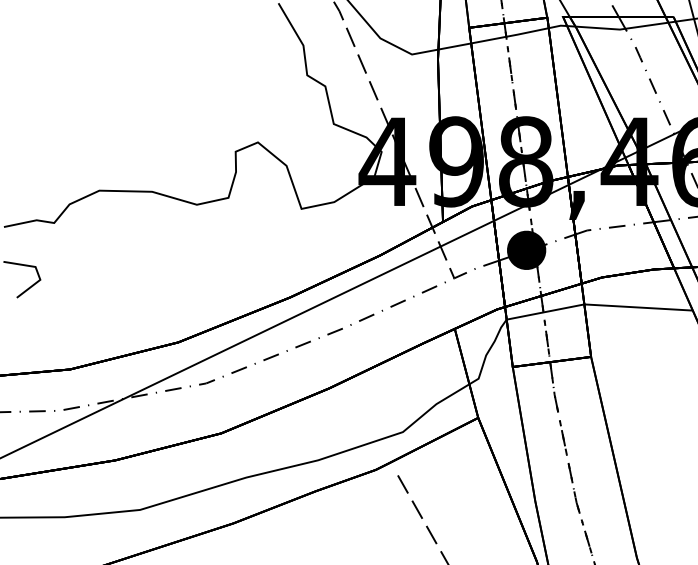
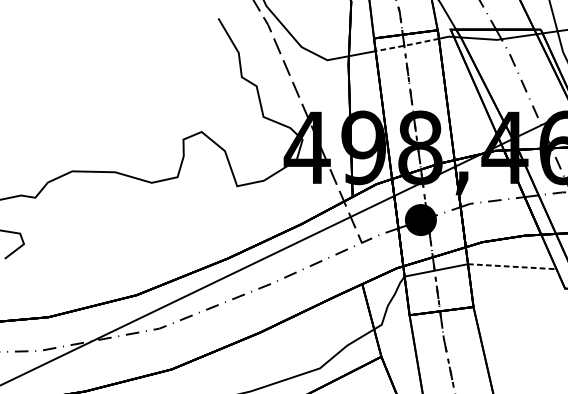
line: (510, 36) -> (407, 45), solid -> dashed
line: (639, 307) -> (513, 266), solid -> dashed

